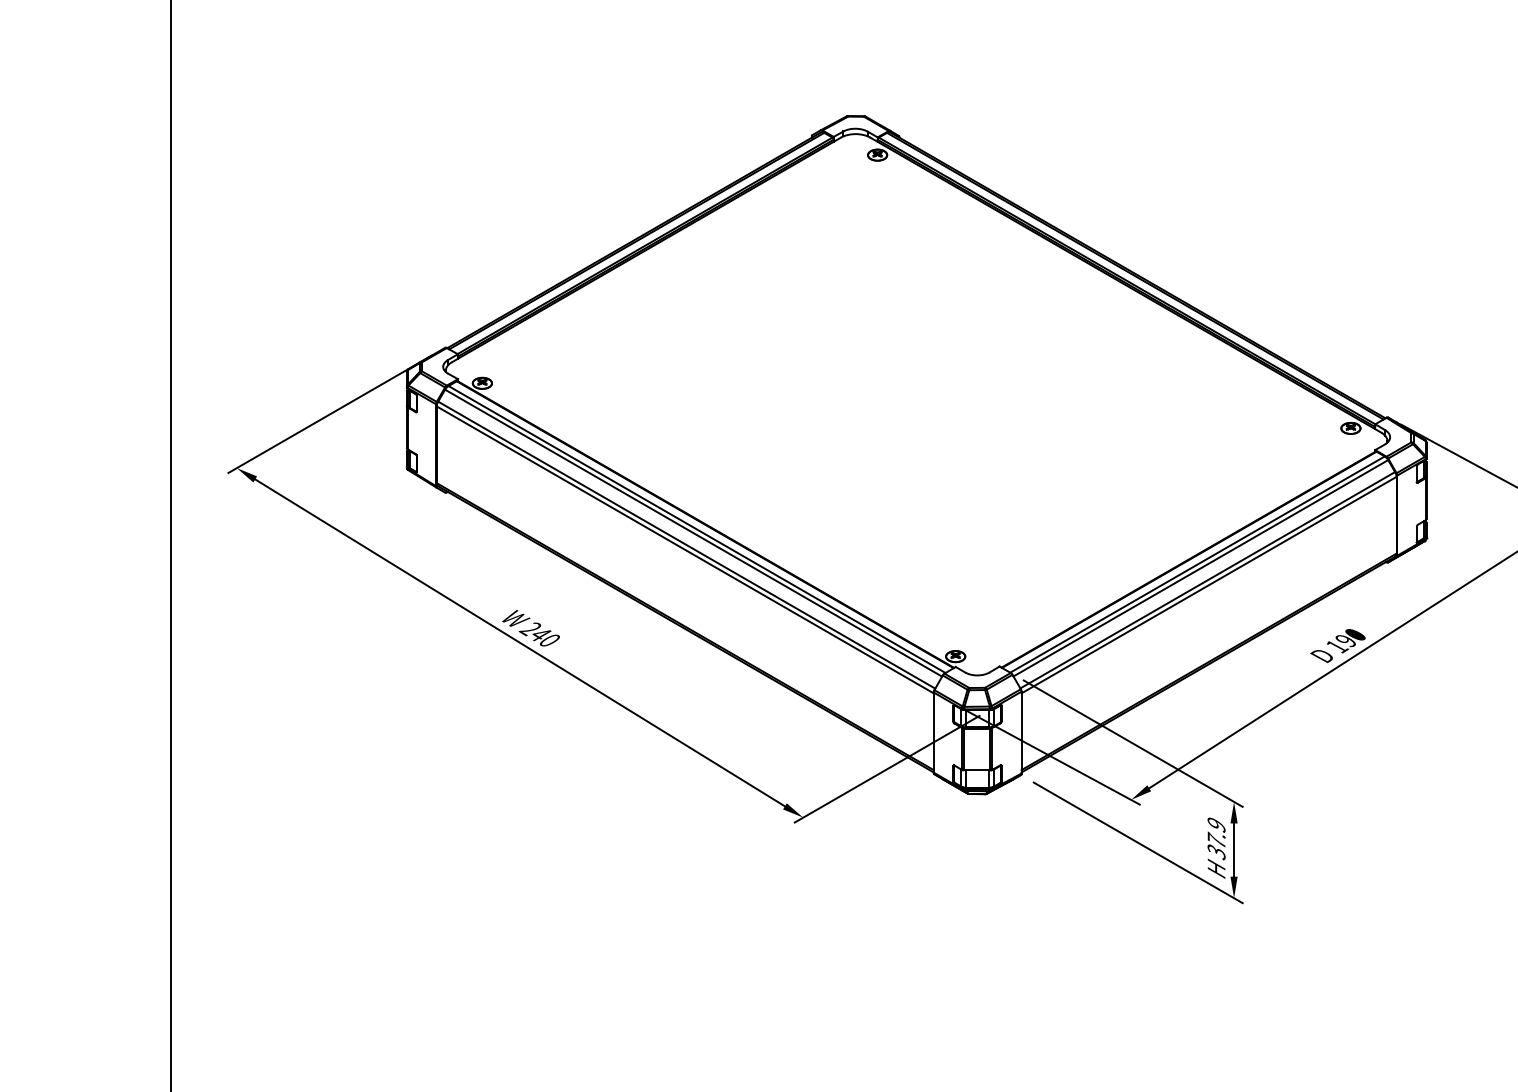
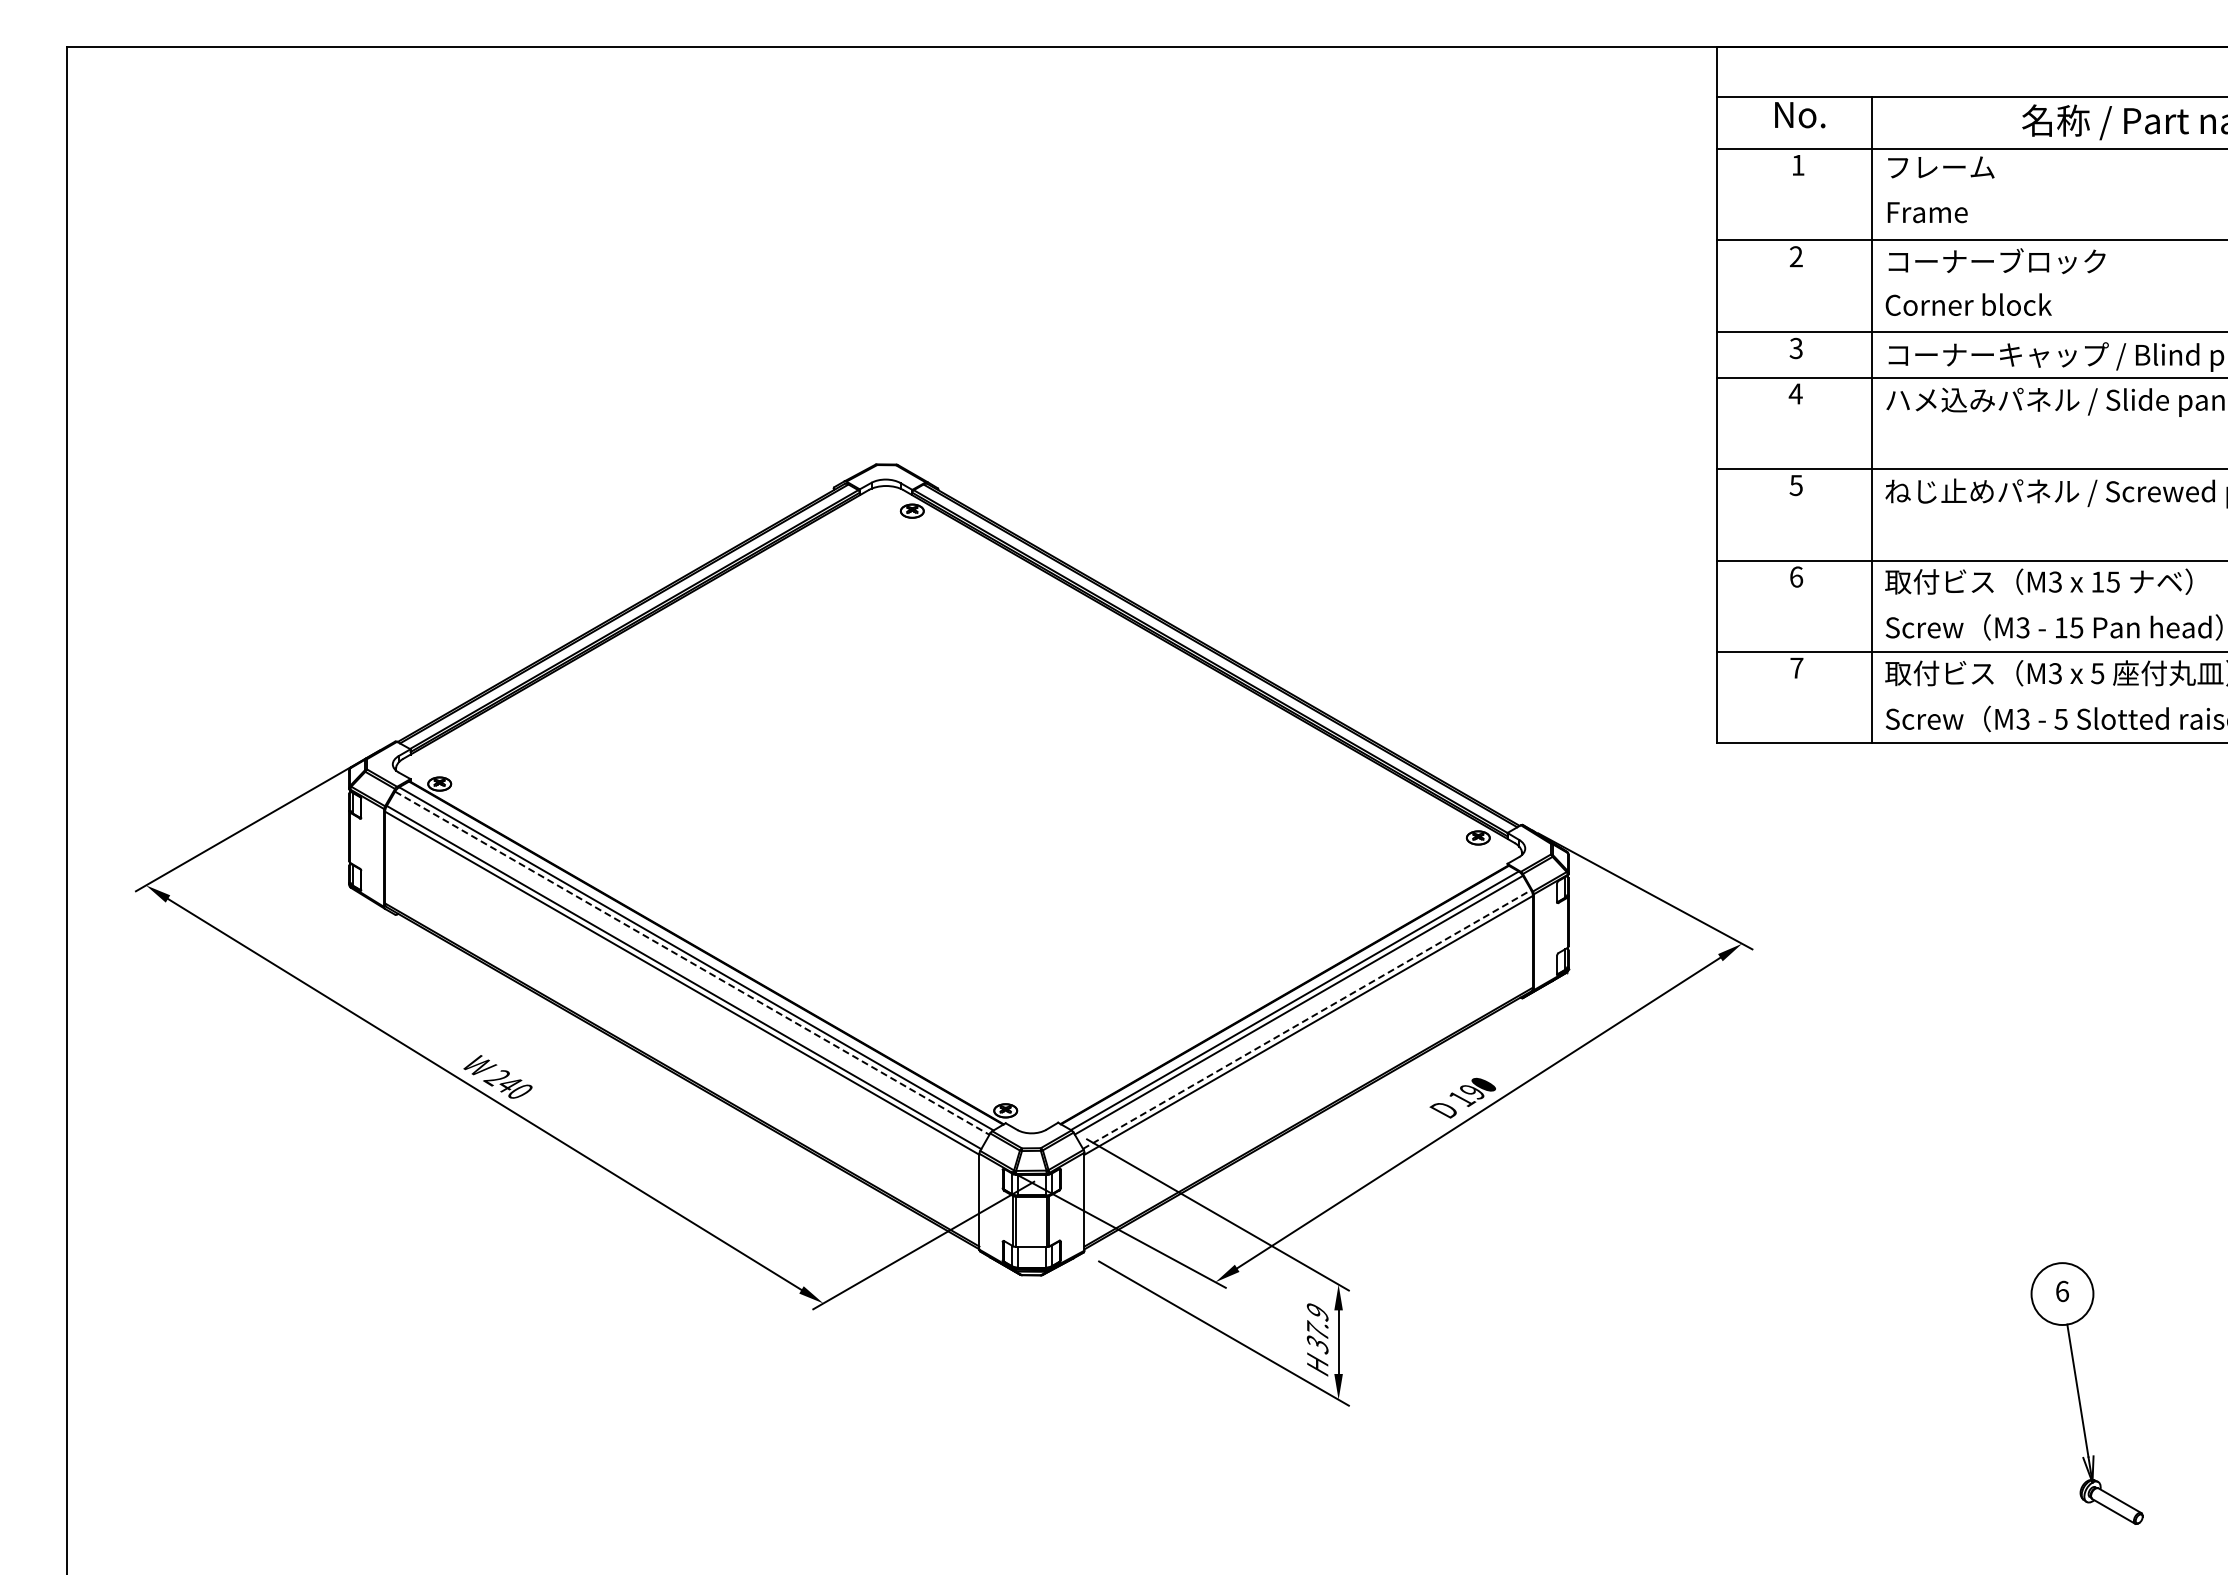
line: (693, 533) -> (692, 963), solid -> dashed
line: (1208, 580) -> (1307, 1019), solid -> dashed

